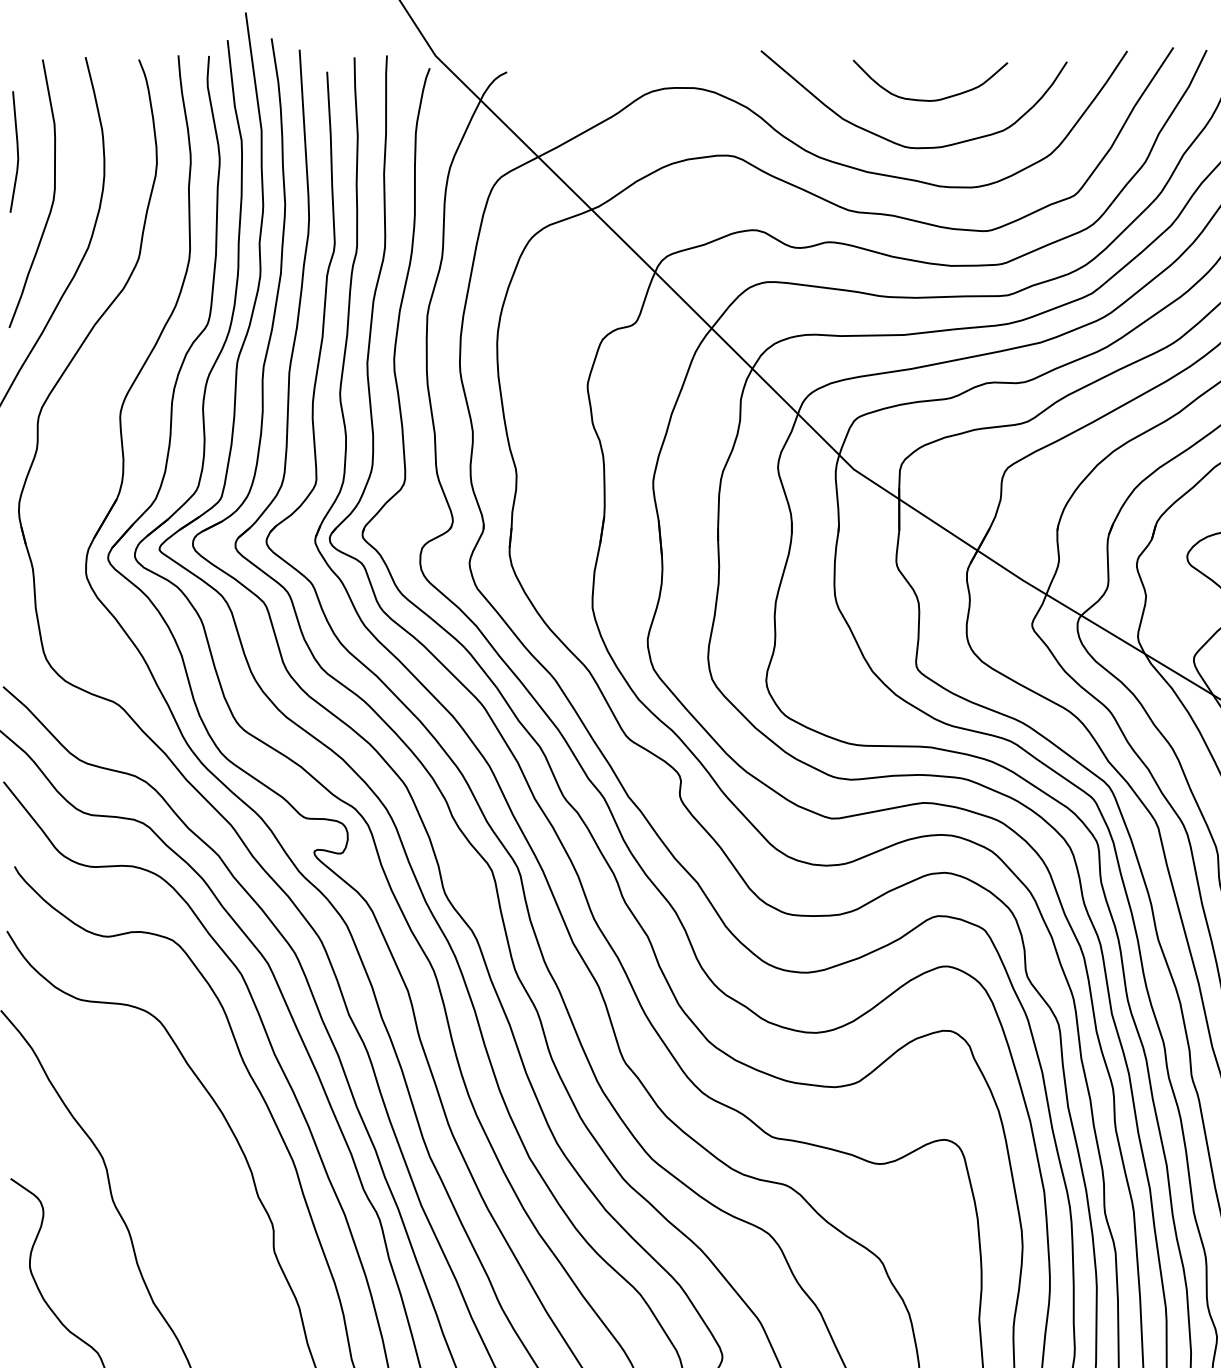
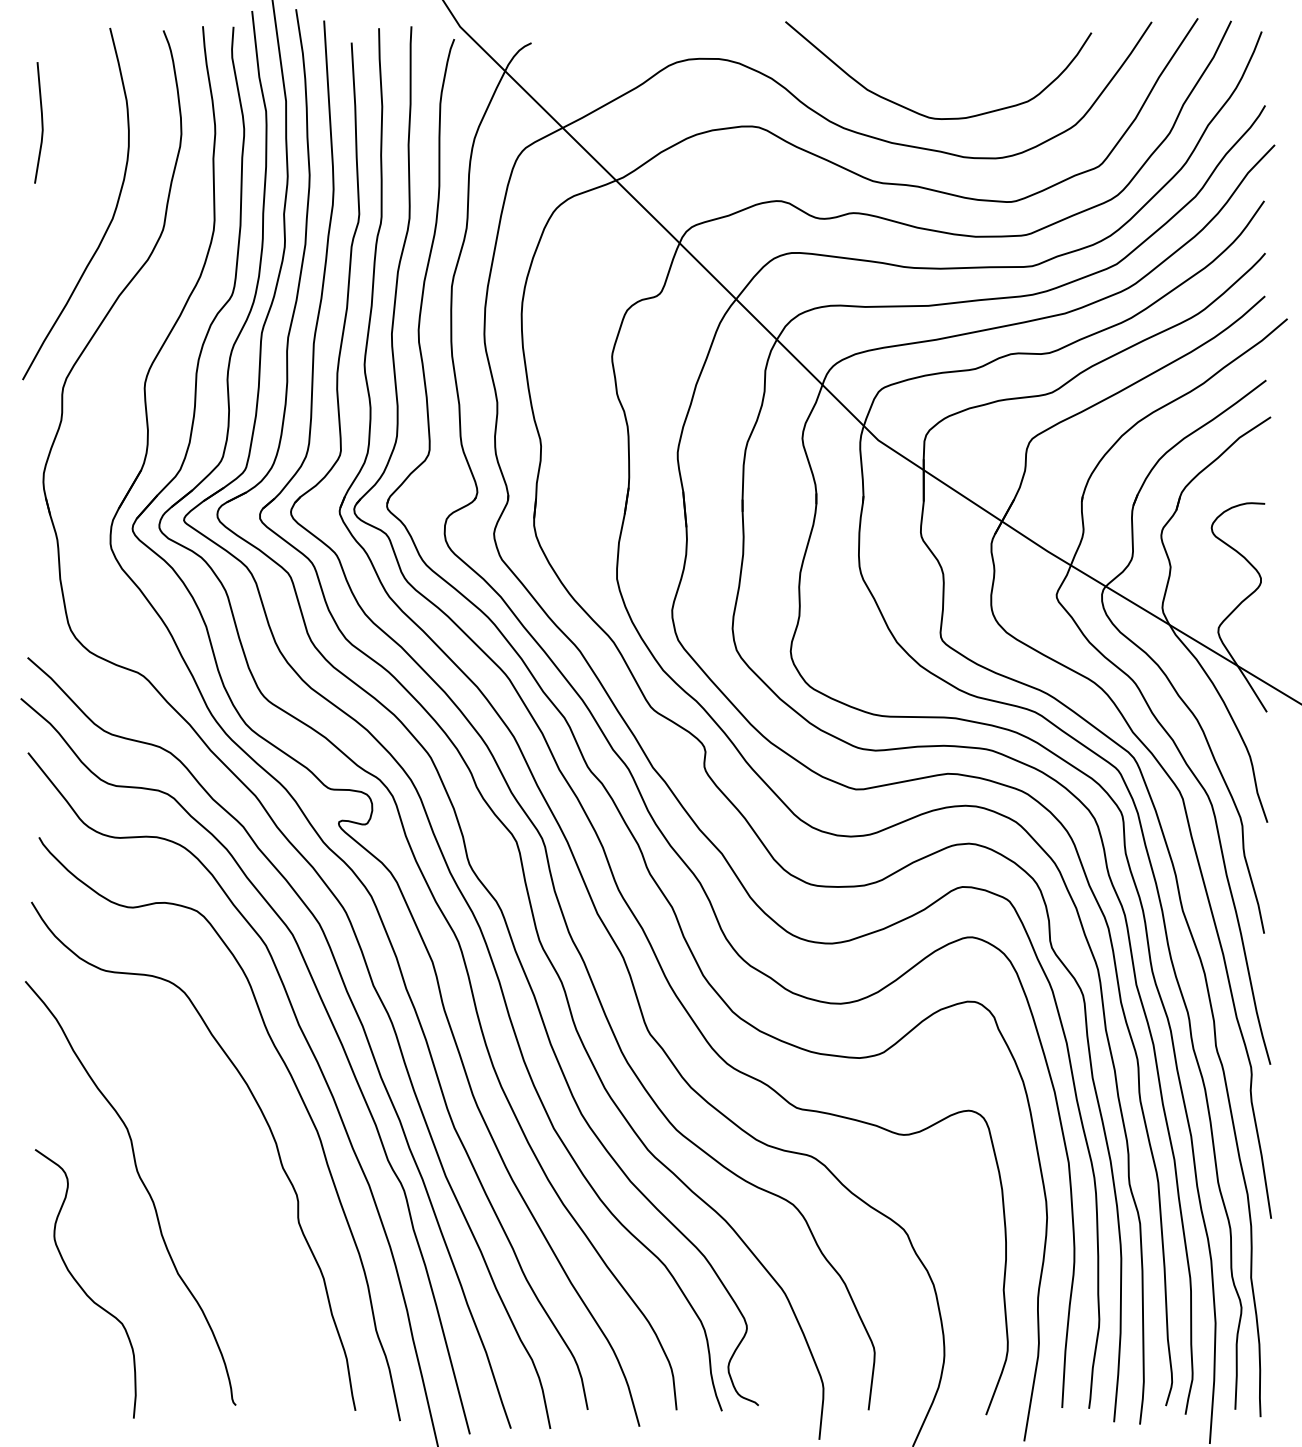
curve: (929, 99) -> (953, 70), removed
curve: (53, 194) -> (77, 165), removed

